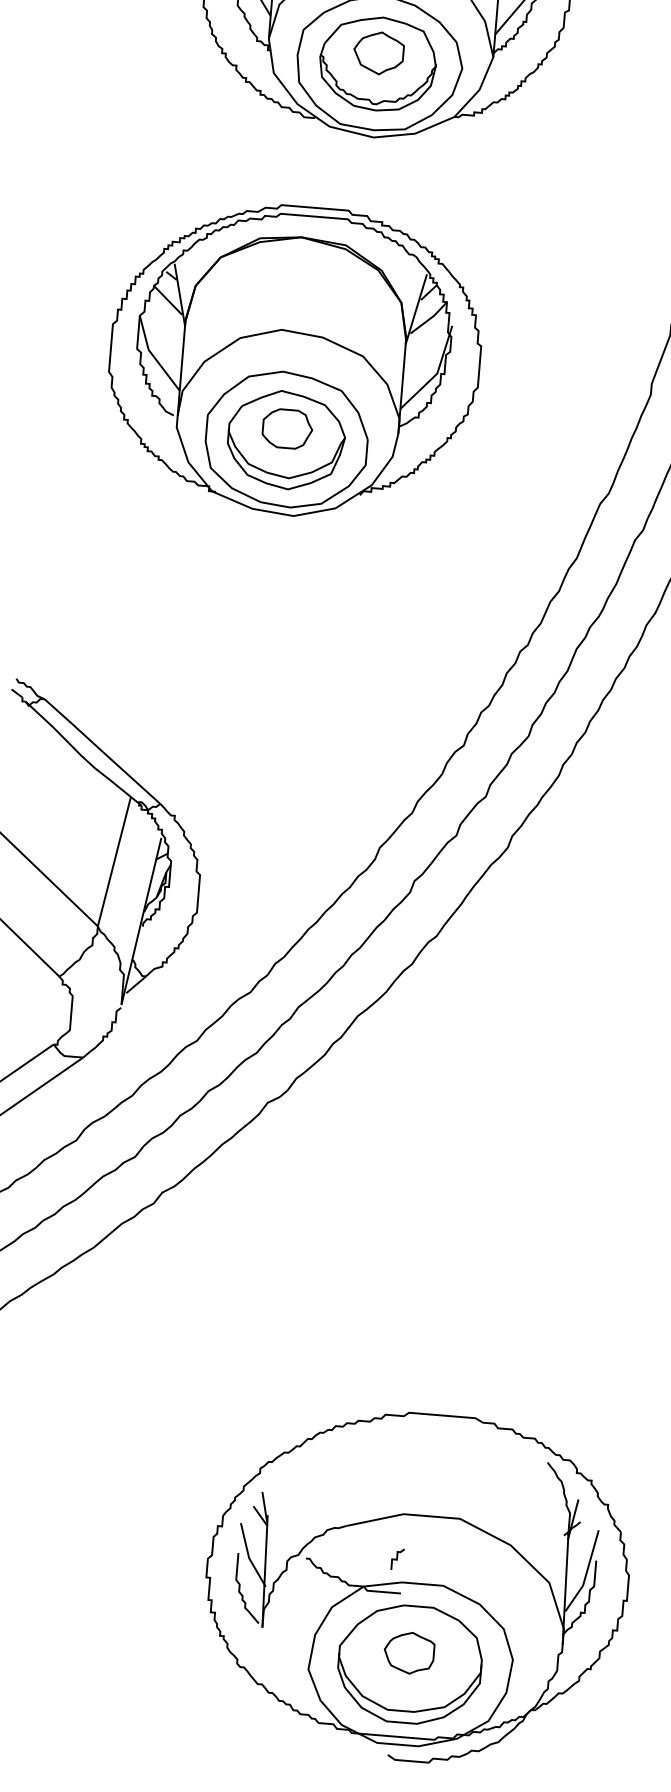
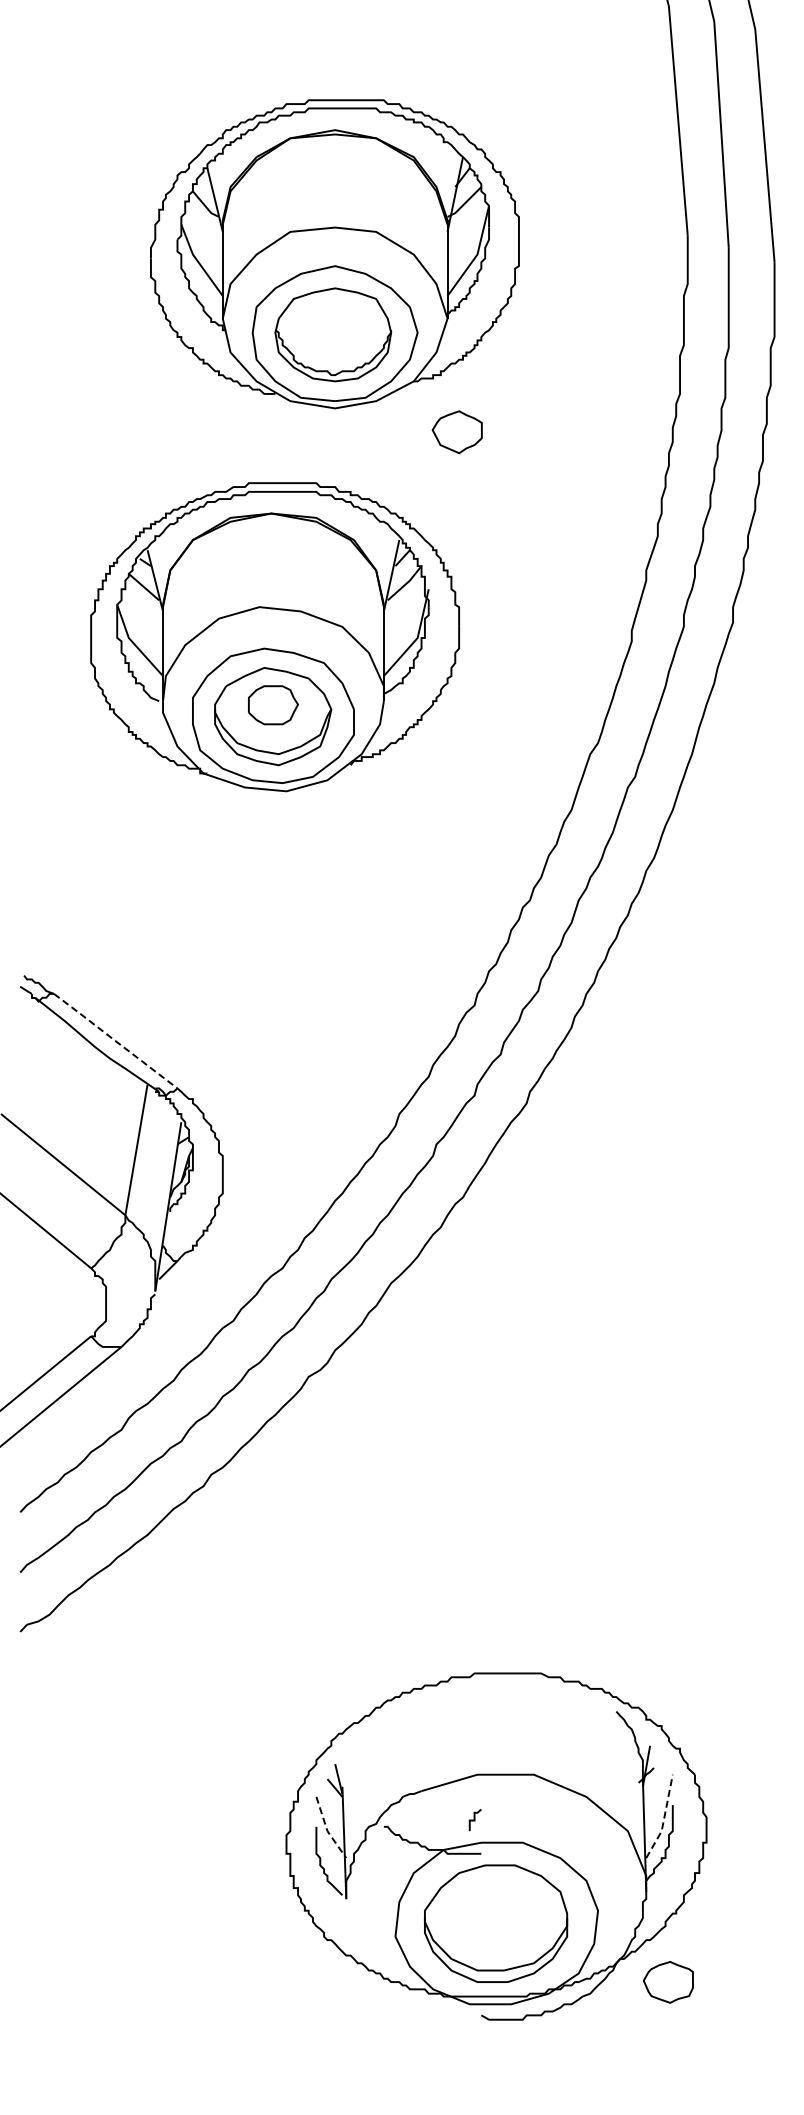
part: (377, 53) -> (456, 432), moved
line: (102, 750) -> (115, 1040), solid -> dashed
line: (249, 1557) -> (327, 1830), solid -> dashed
line: (586, 1573) -> (664, 1818), solid -> dashed
part: (408, 1653) -> (667, 1982), moved

